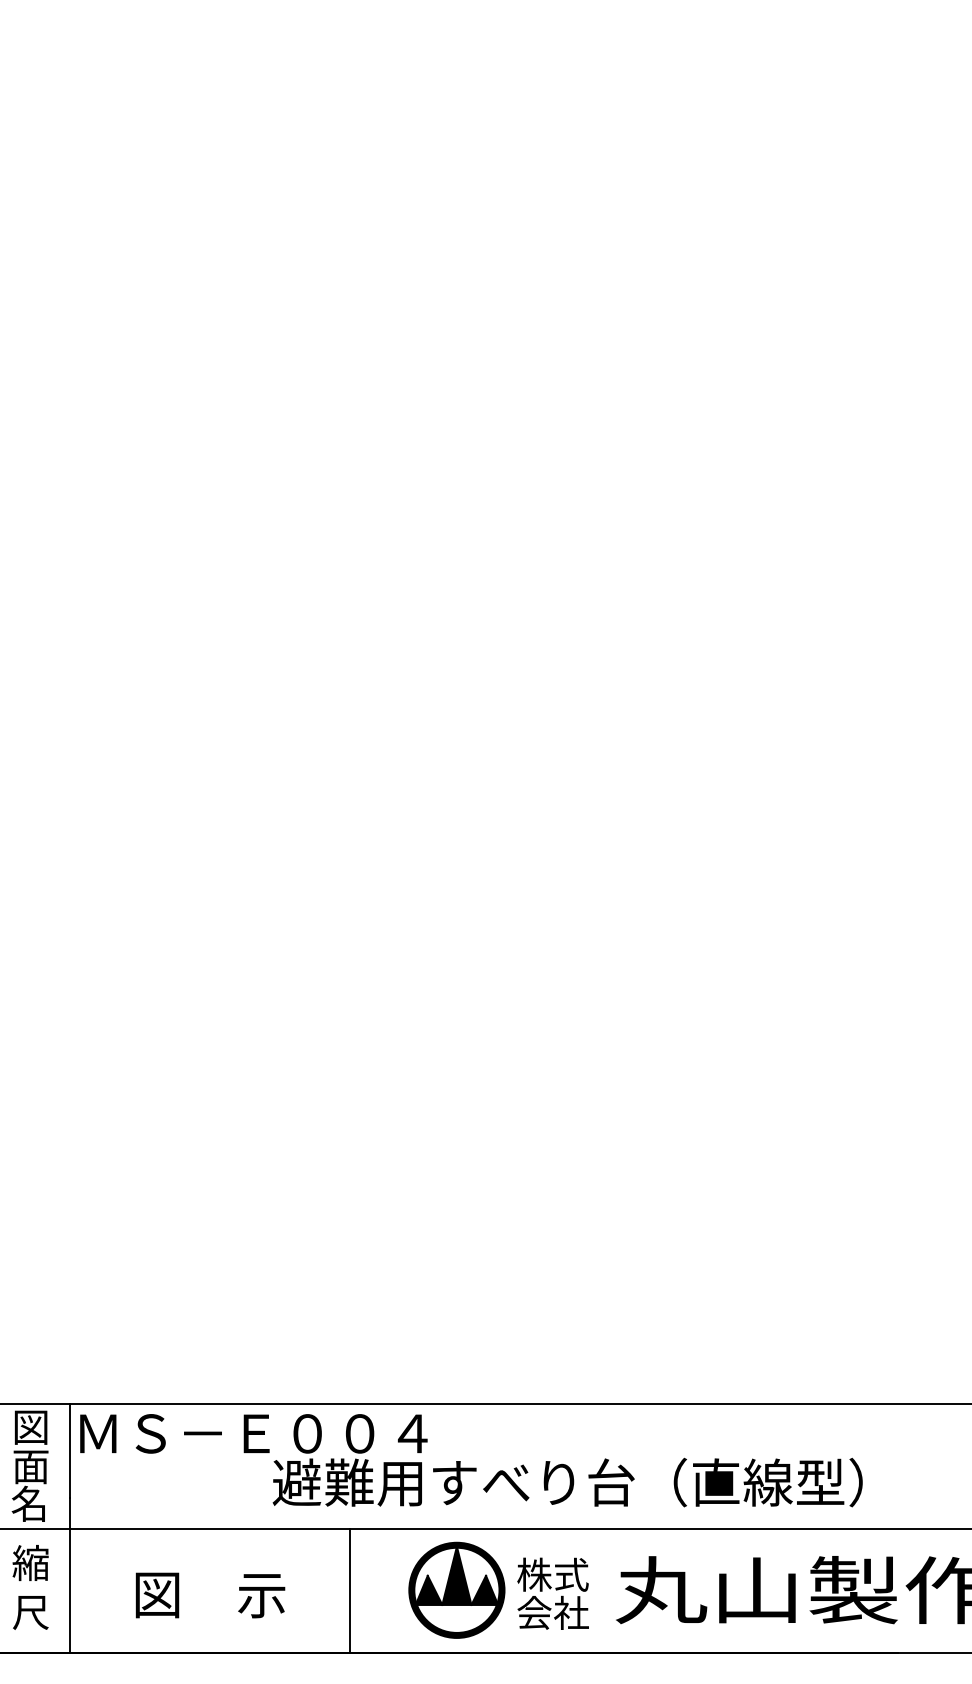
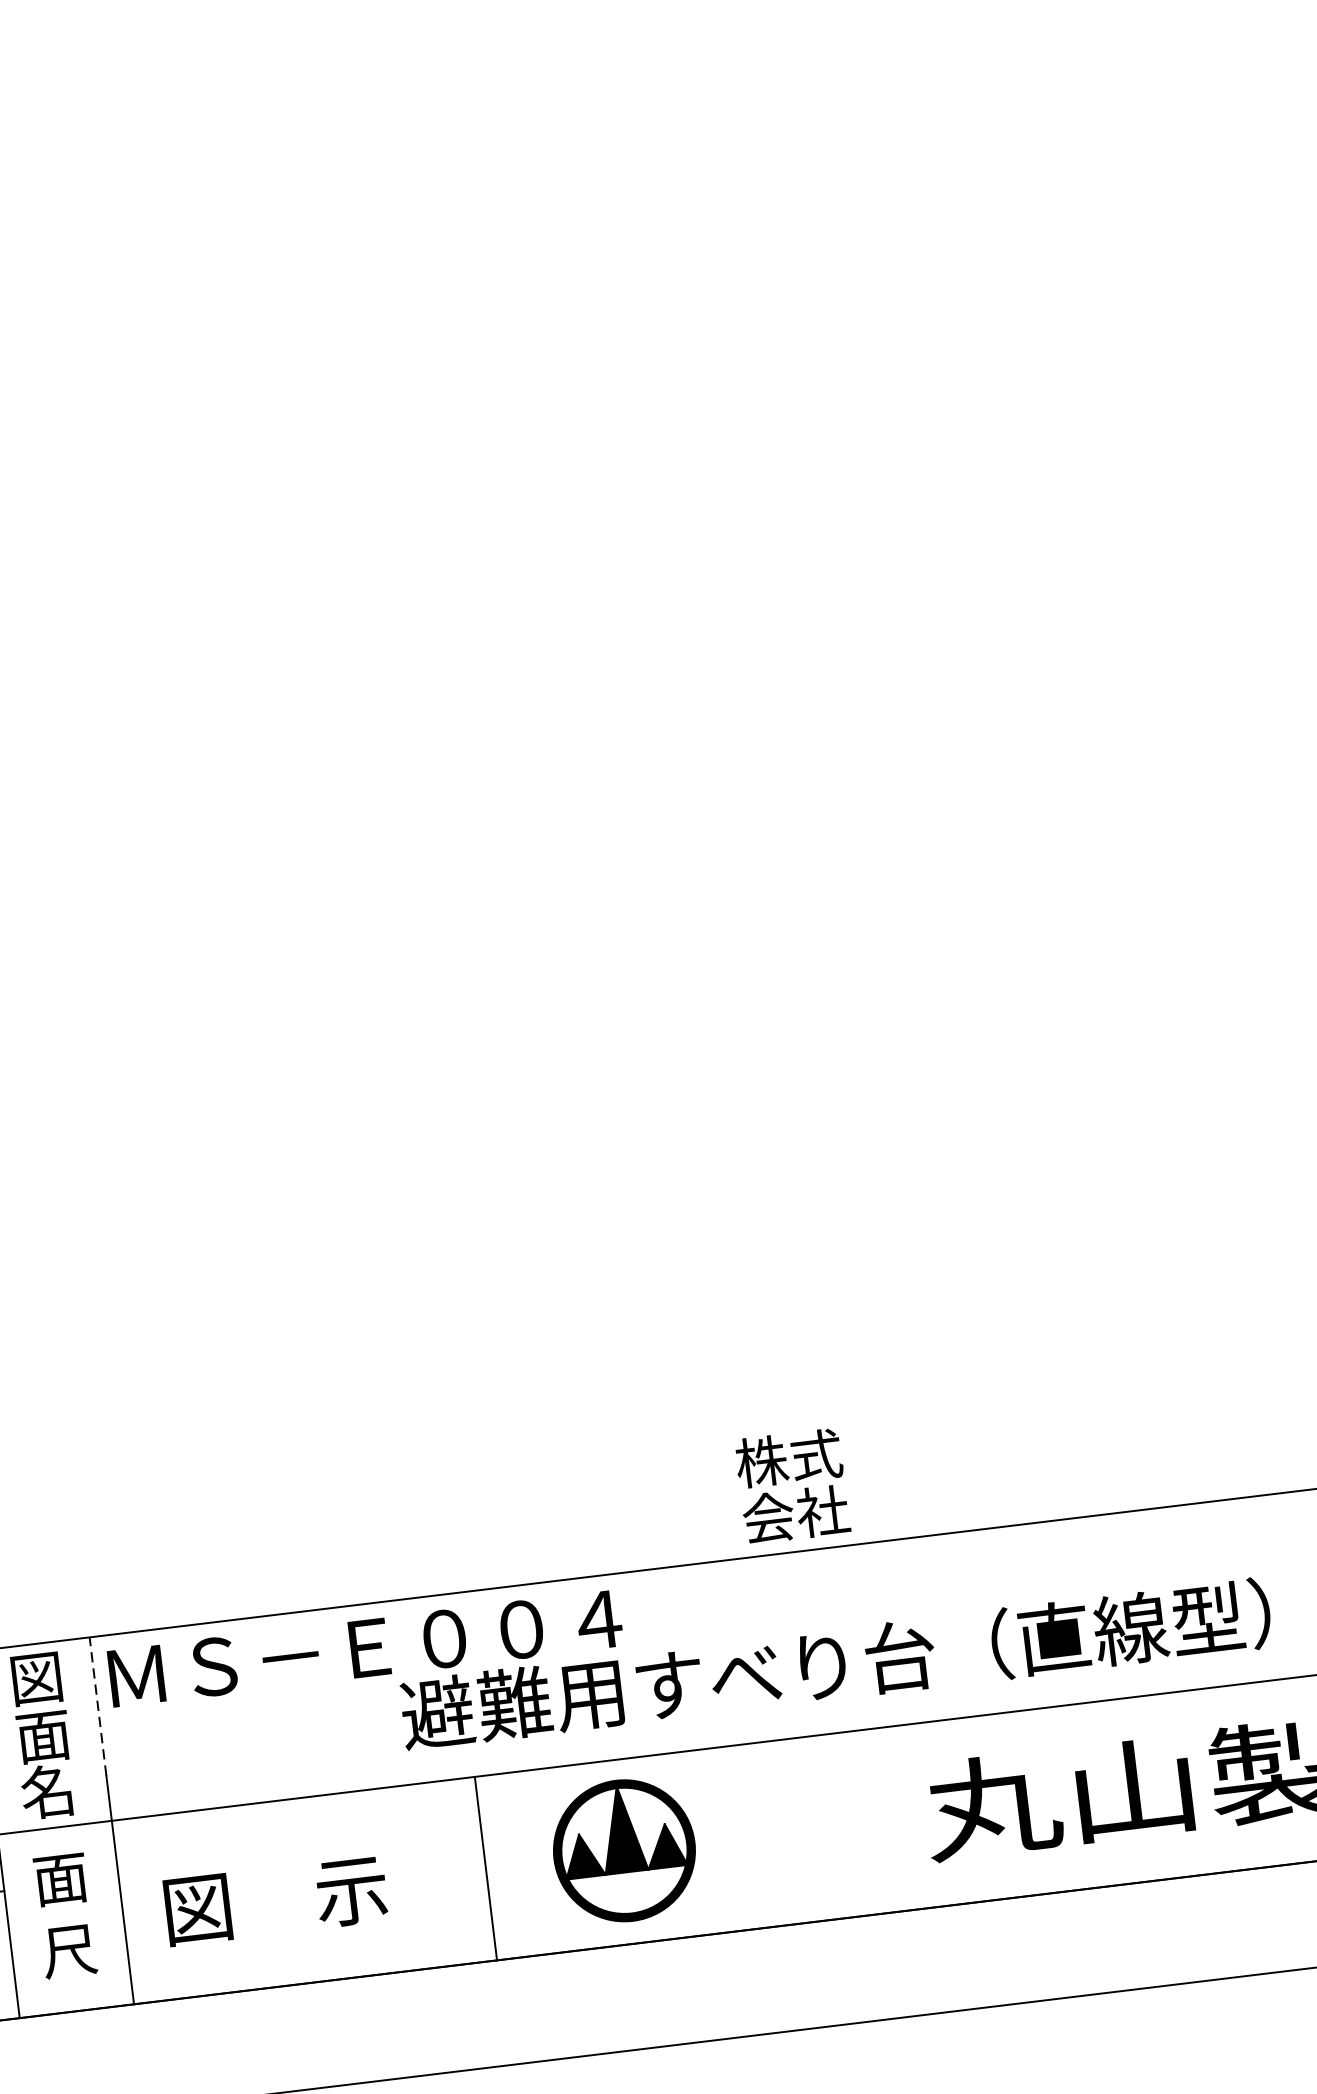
line: (69, 1450) -> (97, 1705), solid -> dashed
text: (30, 1563) -> (60, 1879), 縮 -> 面
part: (456, 1589) -> (623, 1849), moved
line: (349, 1590) -> (485, 1867), moved
text: (552, 1593) -> (791, 1486), moved
text: (210, 1595) -> (276, 1900), moved

